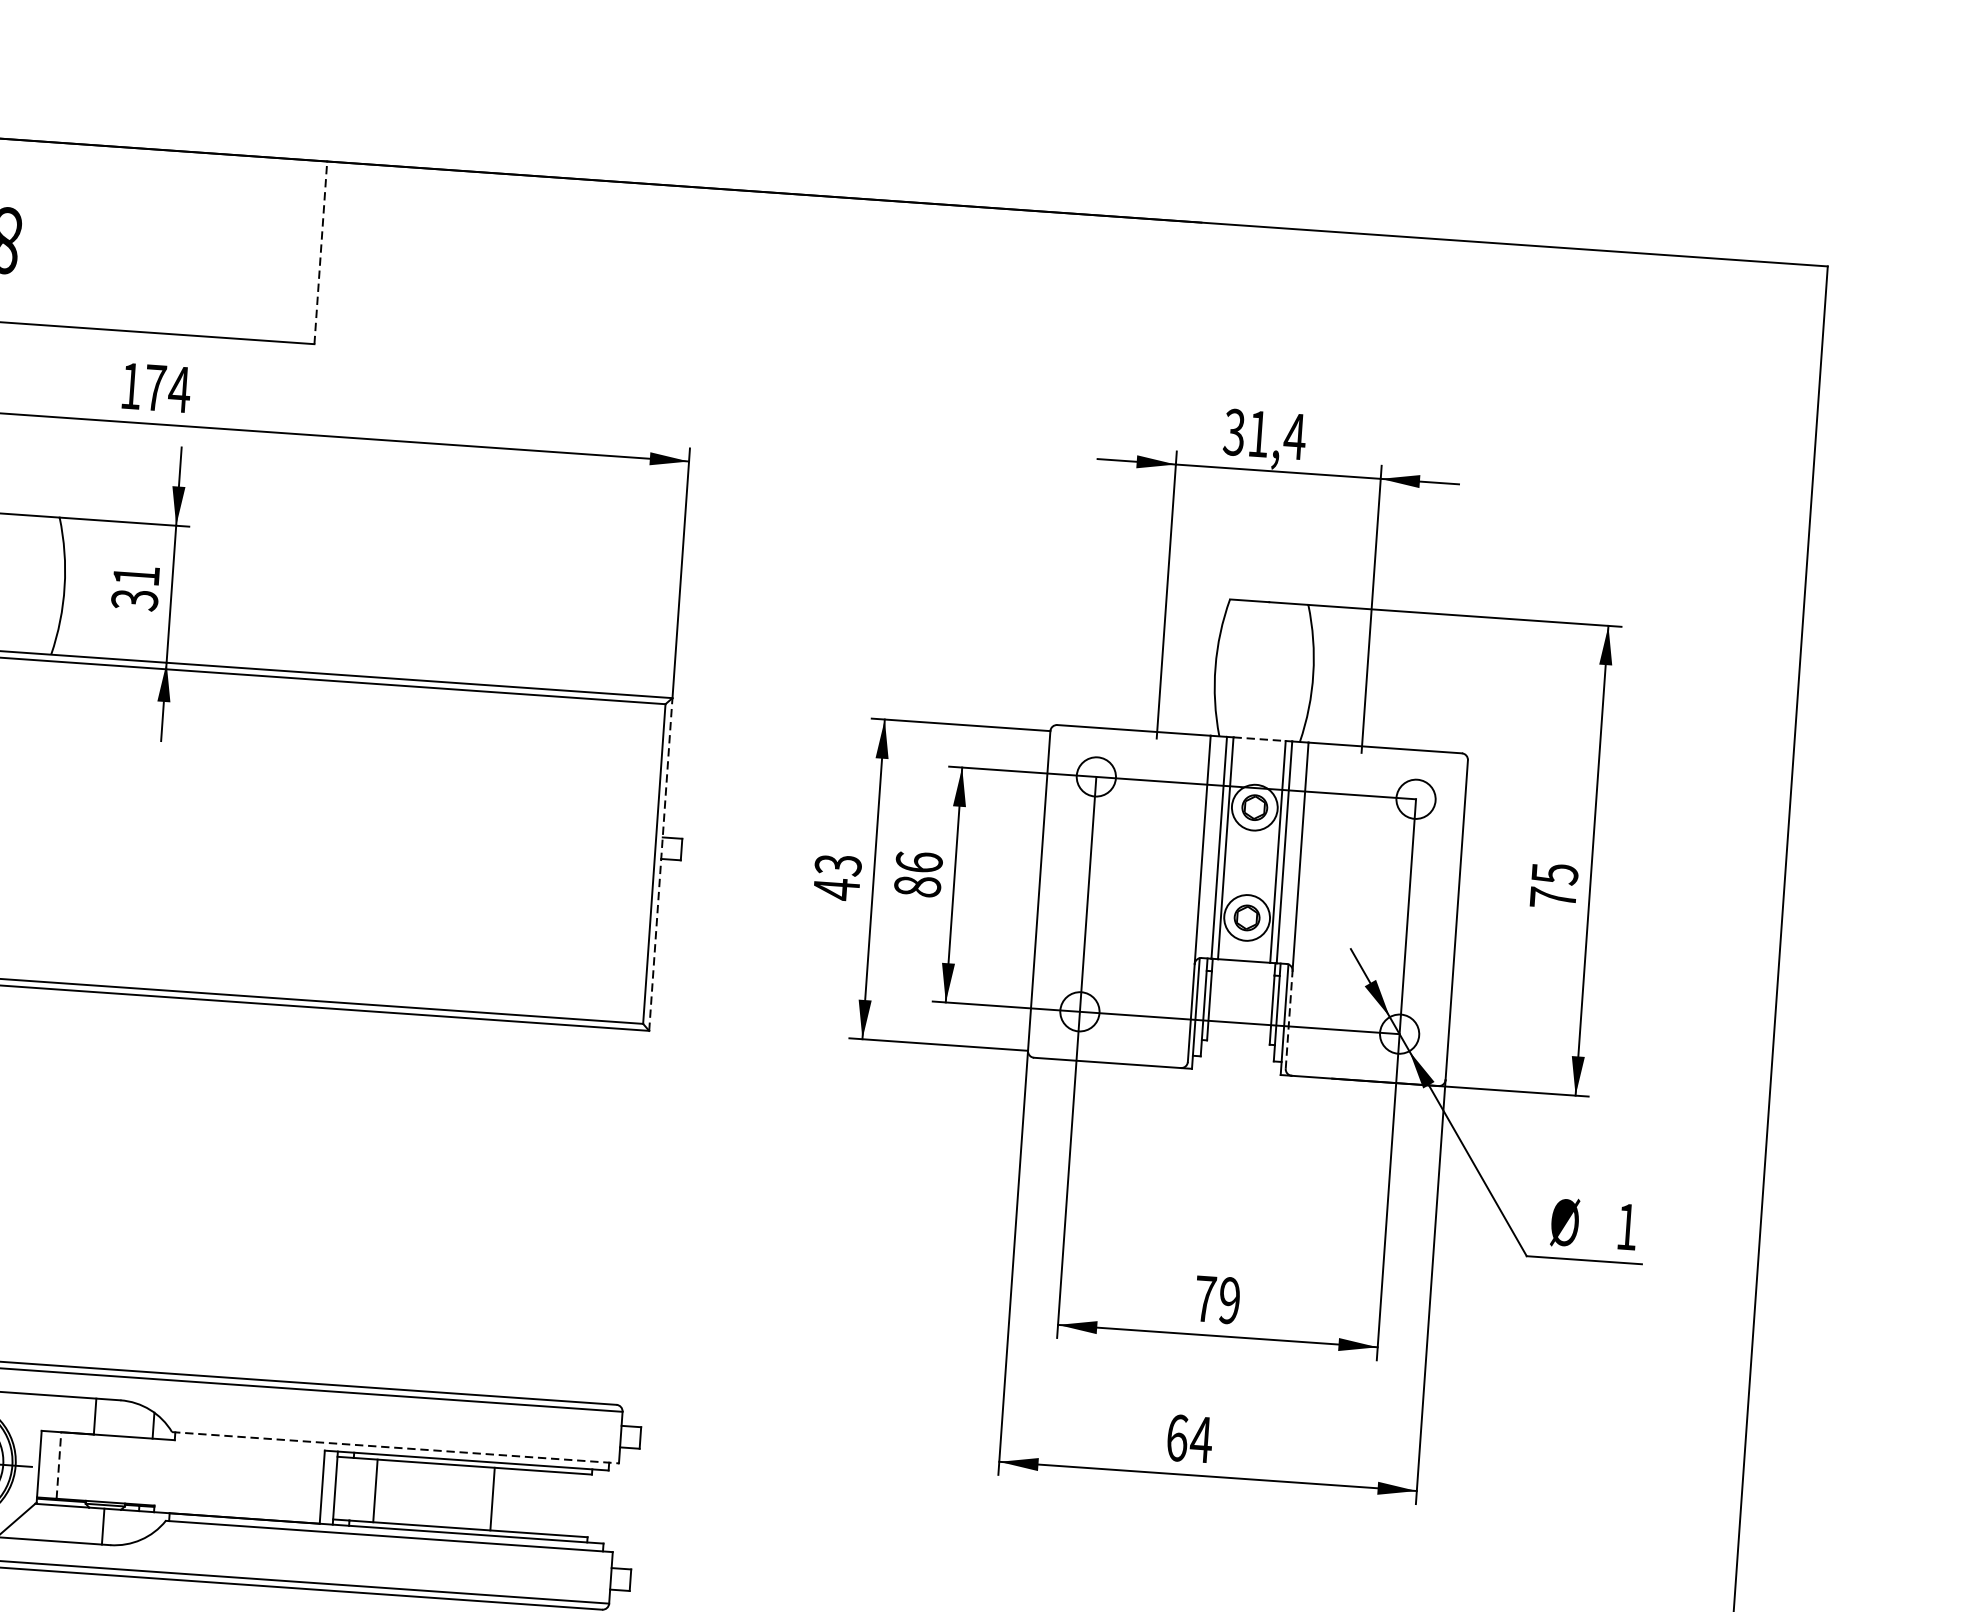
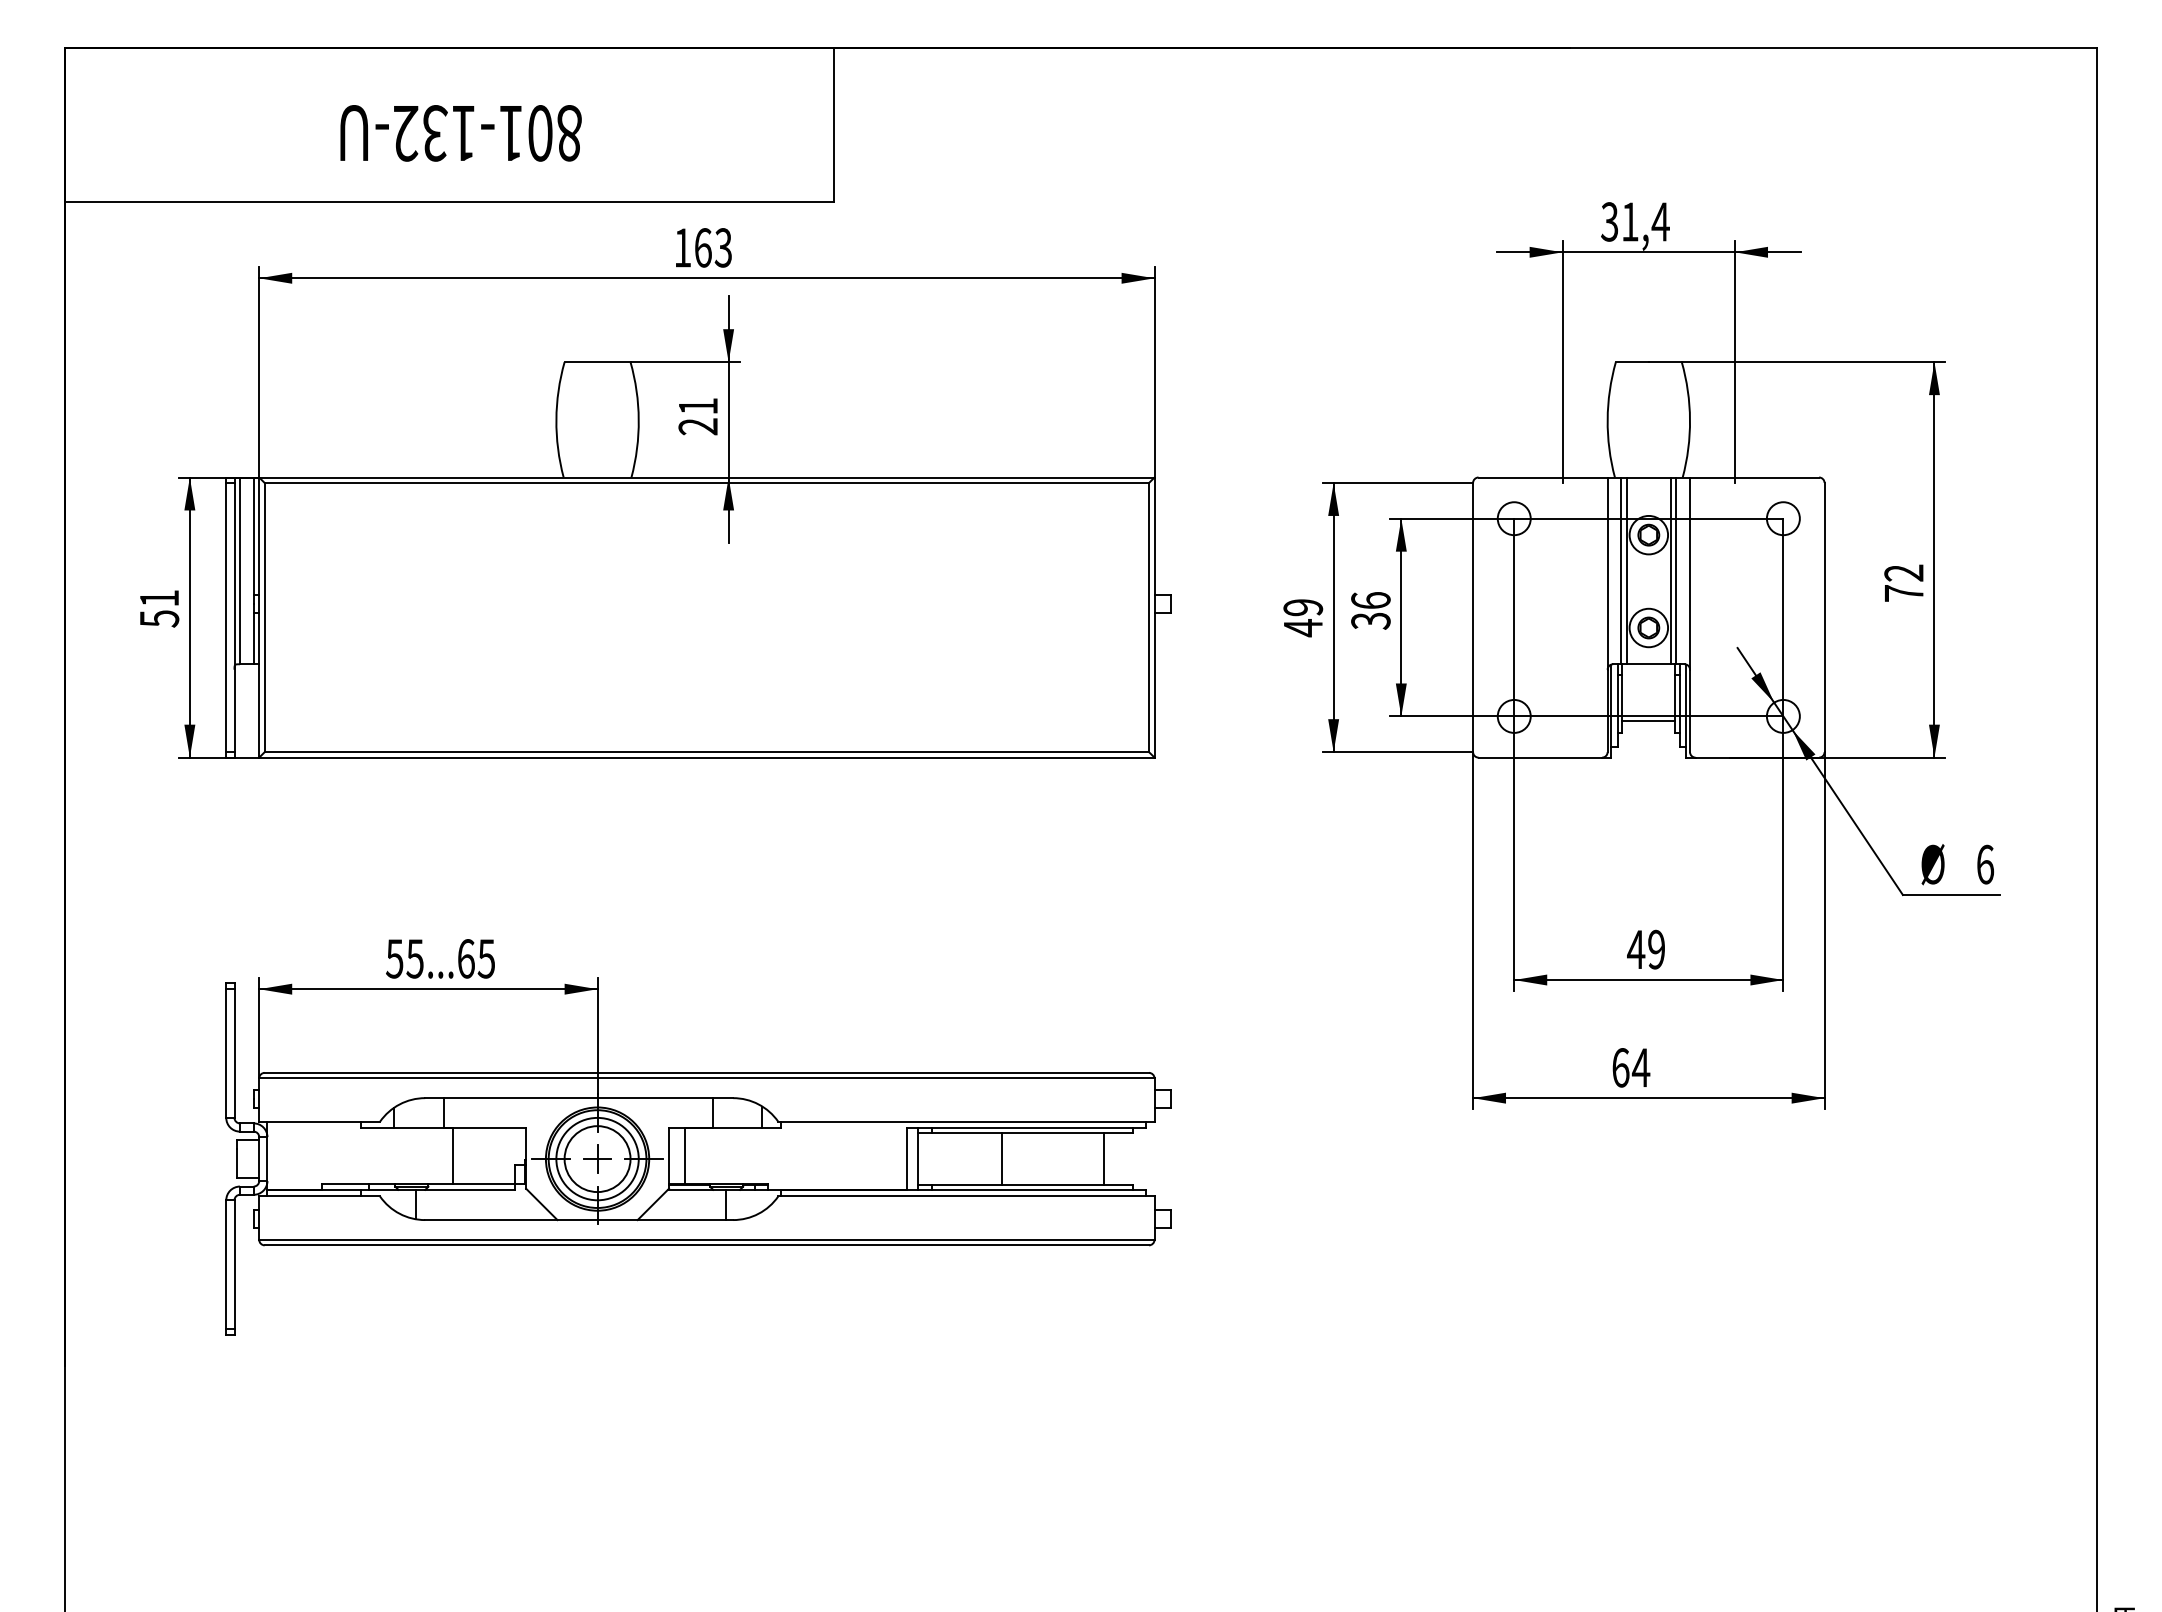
line: (320, 253) -> (833, 125), dashed -> solid
text: (167, 388) -> (713, 247), 174 -> 163
text: (135, 599) -> (698, 426), 31 -> 21
line: (1259, 739) -> (1648, 477), dashed -> solid
line: (660, 864) -> (1154, 617), dashed -> solid
text: (838, 864) -> (1303, 607), 43 -> 49
text: (1554, 873) -> (1903, 572), 75 -> 72
text: (917, 885) -> (1370, 620), 86 -> 36
line: (1289, 1019) -> (1690, 710), dashed -> solid
line: (1239, 1027) -> (1648, 720), added
text: (1627, 1226) -> (1985, 864), 1 -> 6
text: (1205, 1298) -> (1636, 949), 79 -> 49
line: (395, 1447) -> (966, 1121), dashed -> solid
line: (59, 1464) -> (685, 1155), dashed -> solid
line: (375, 1490) -> (1002, 1158), moved
line: (492, 1498) -> (1103, 1158), moved

